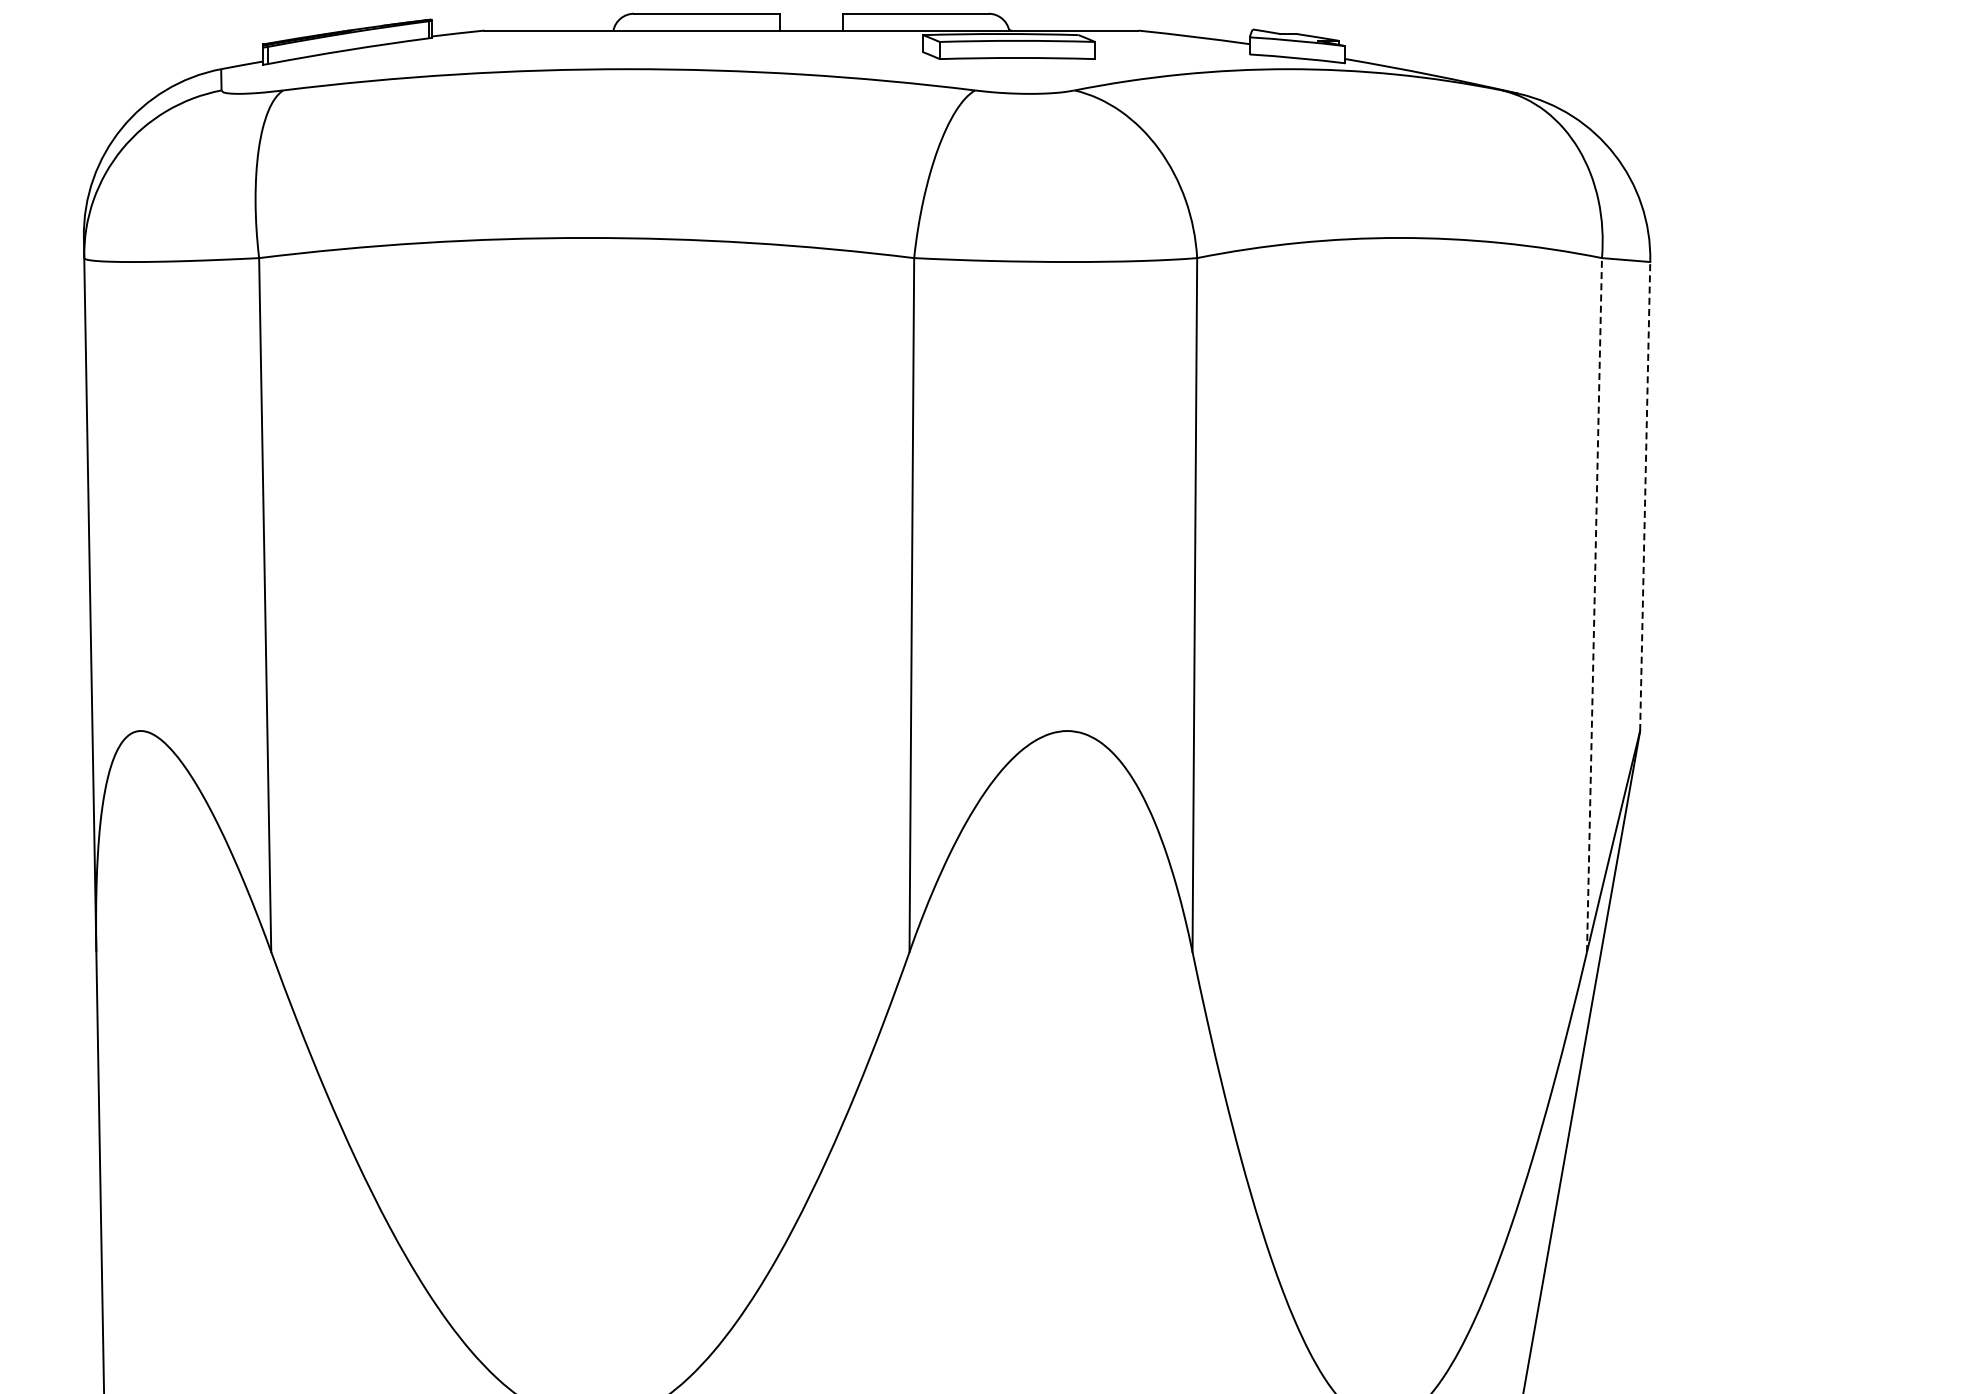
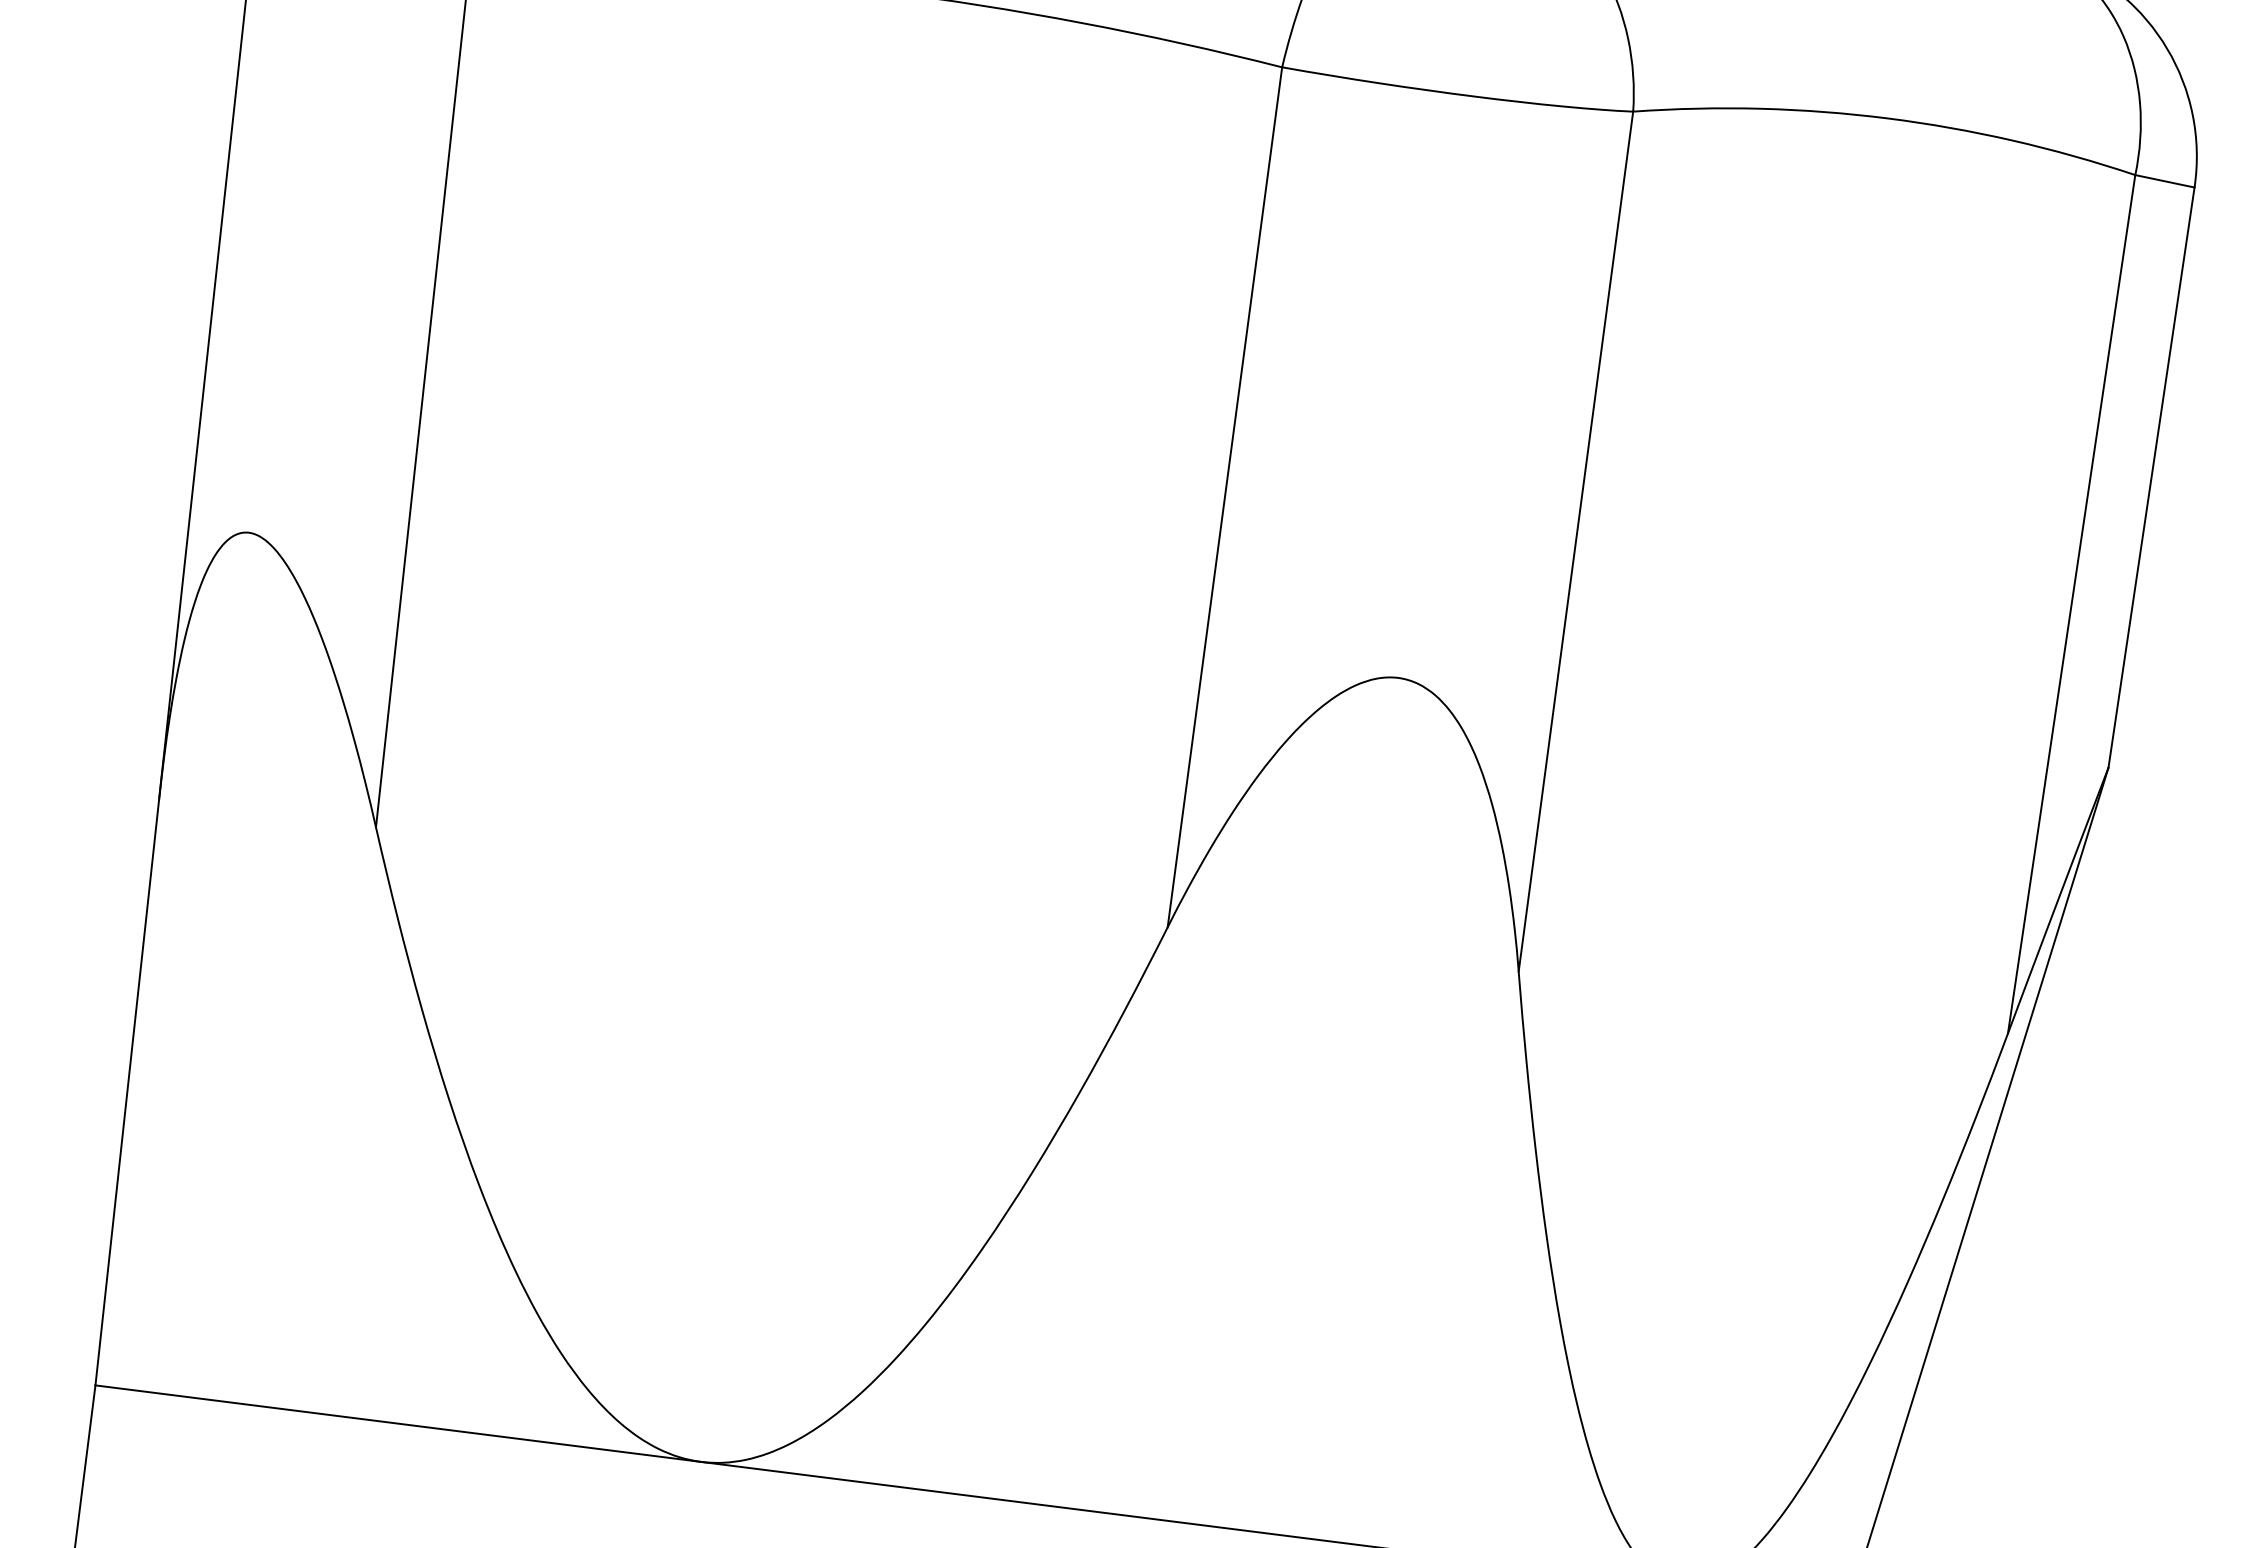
line: (1645, 496) -> (2151, 477), dashed -> solid
line: (1594, 604) -> (2071, 603), dashed -> solid

